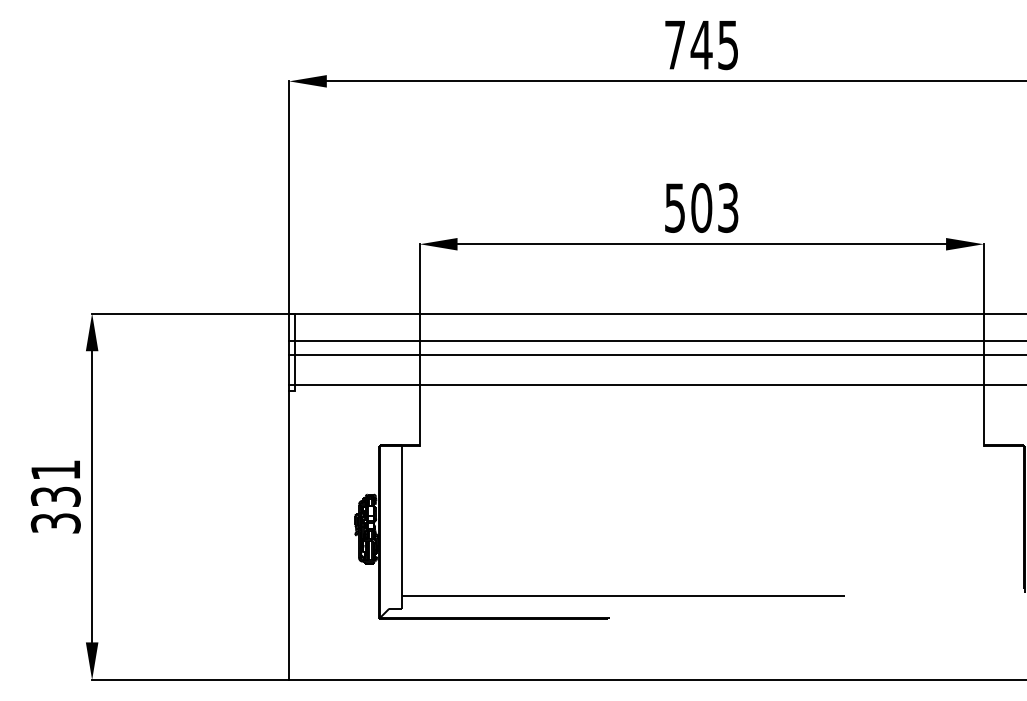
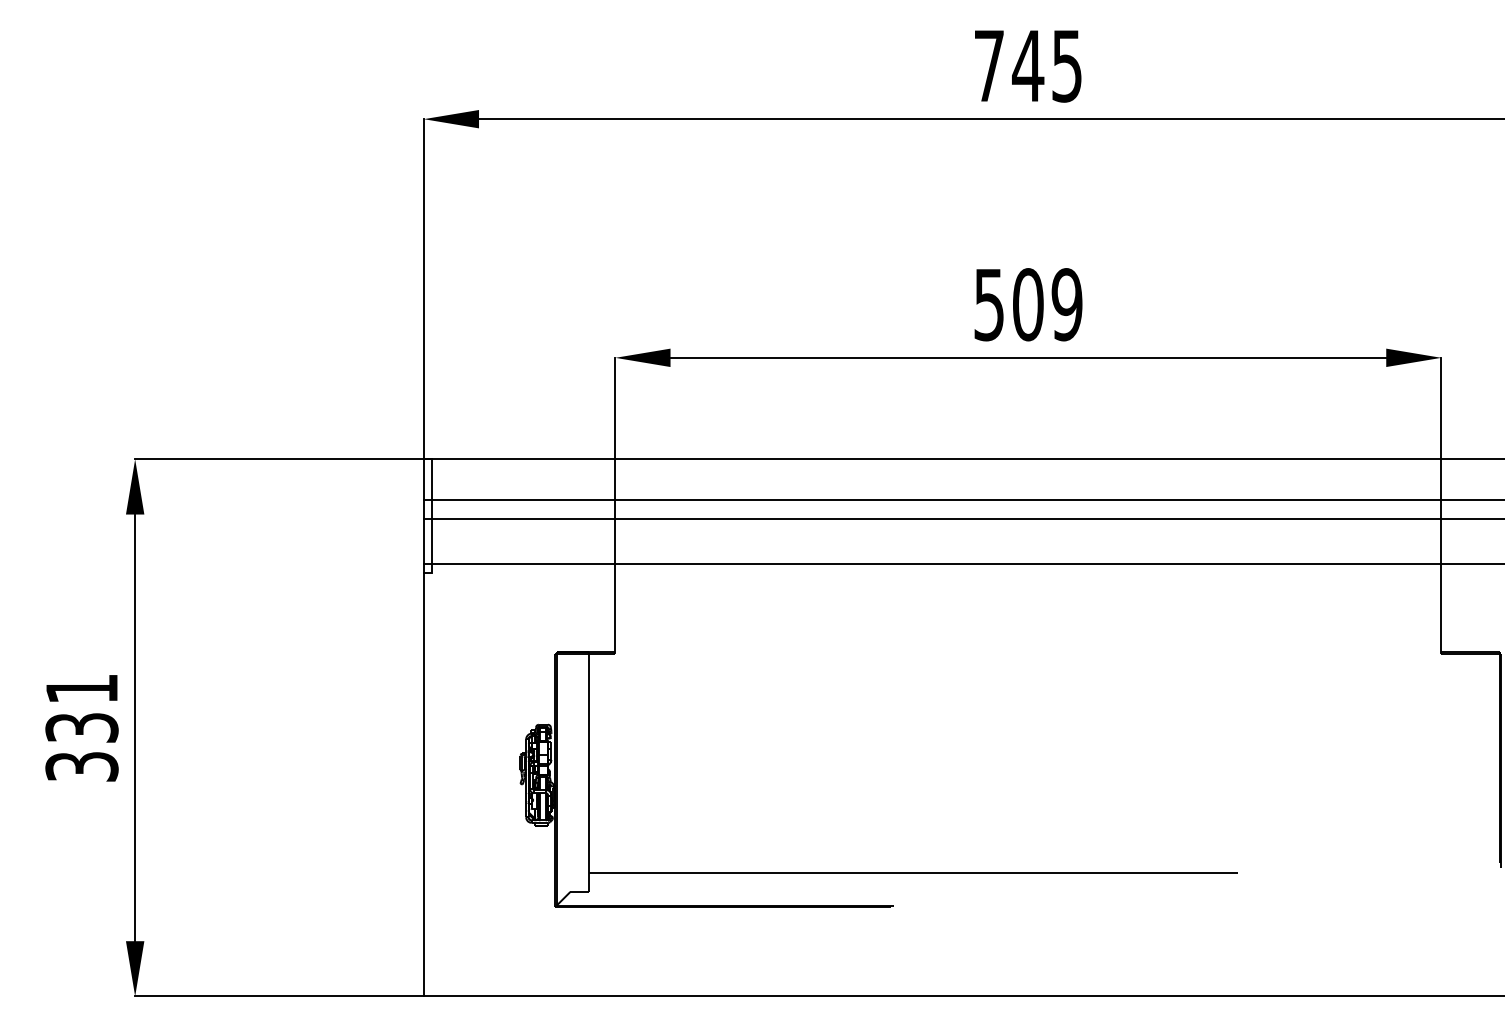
text: (727, 207) -> (1066, 303), 503 -> 509

